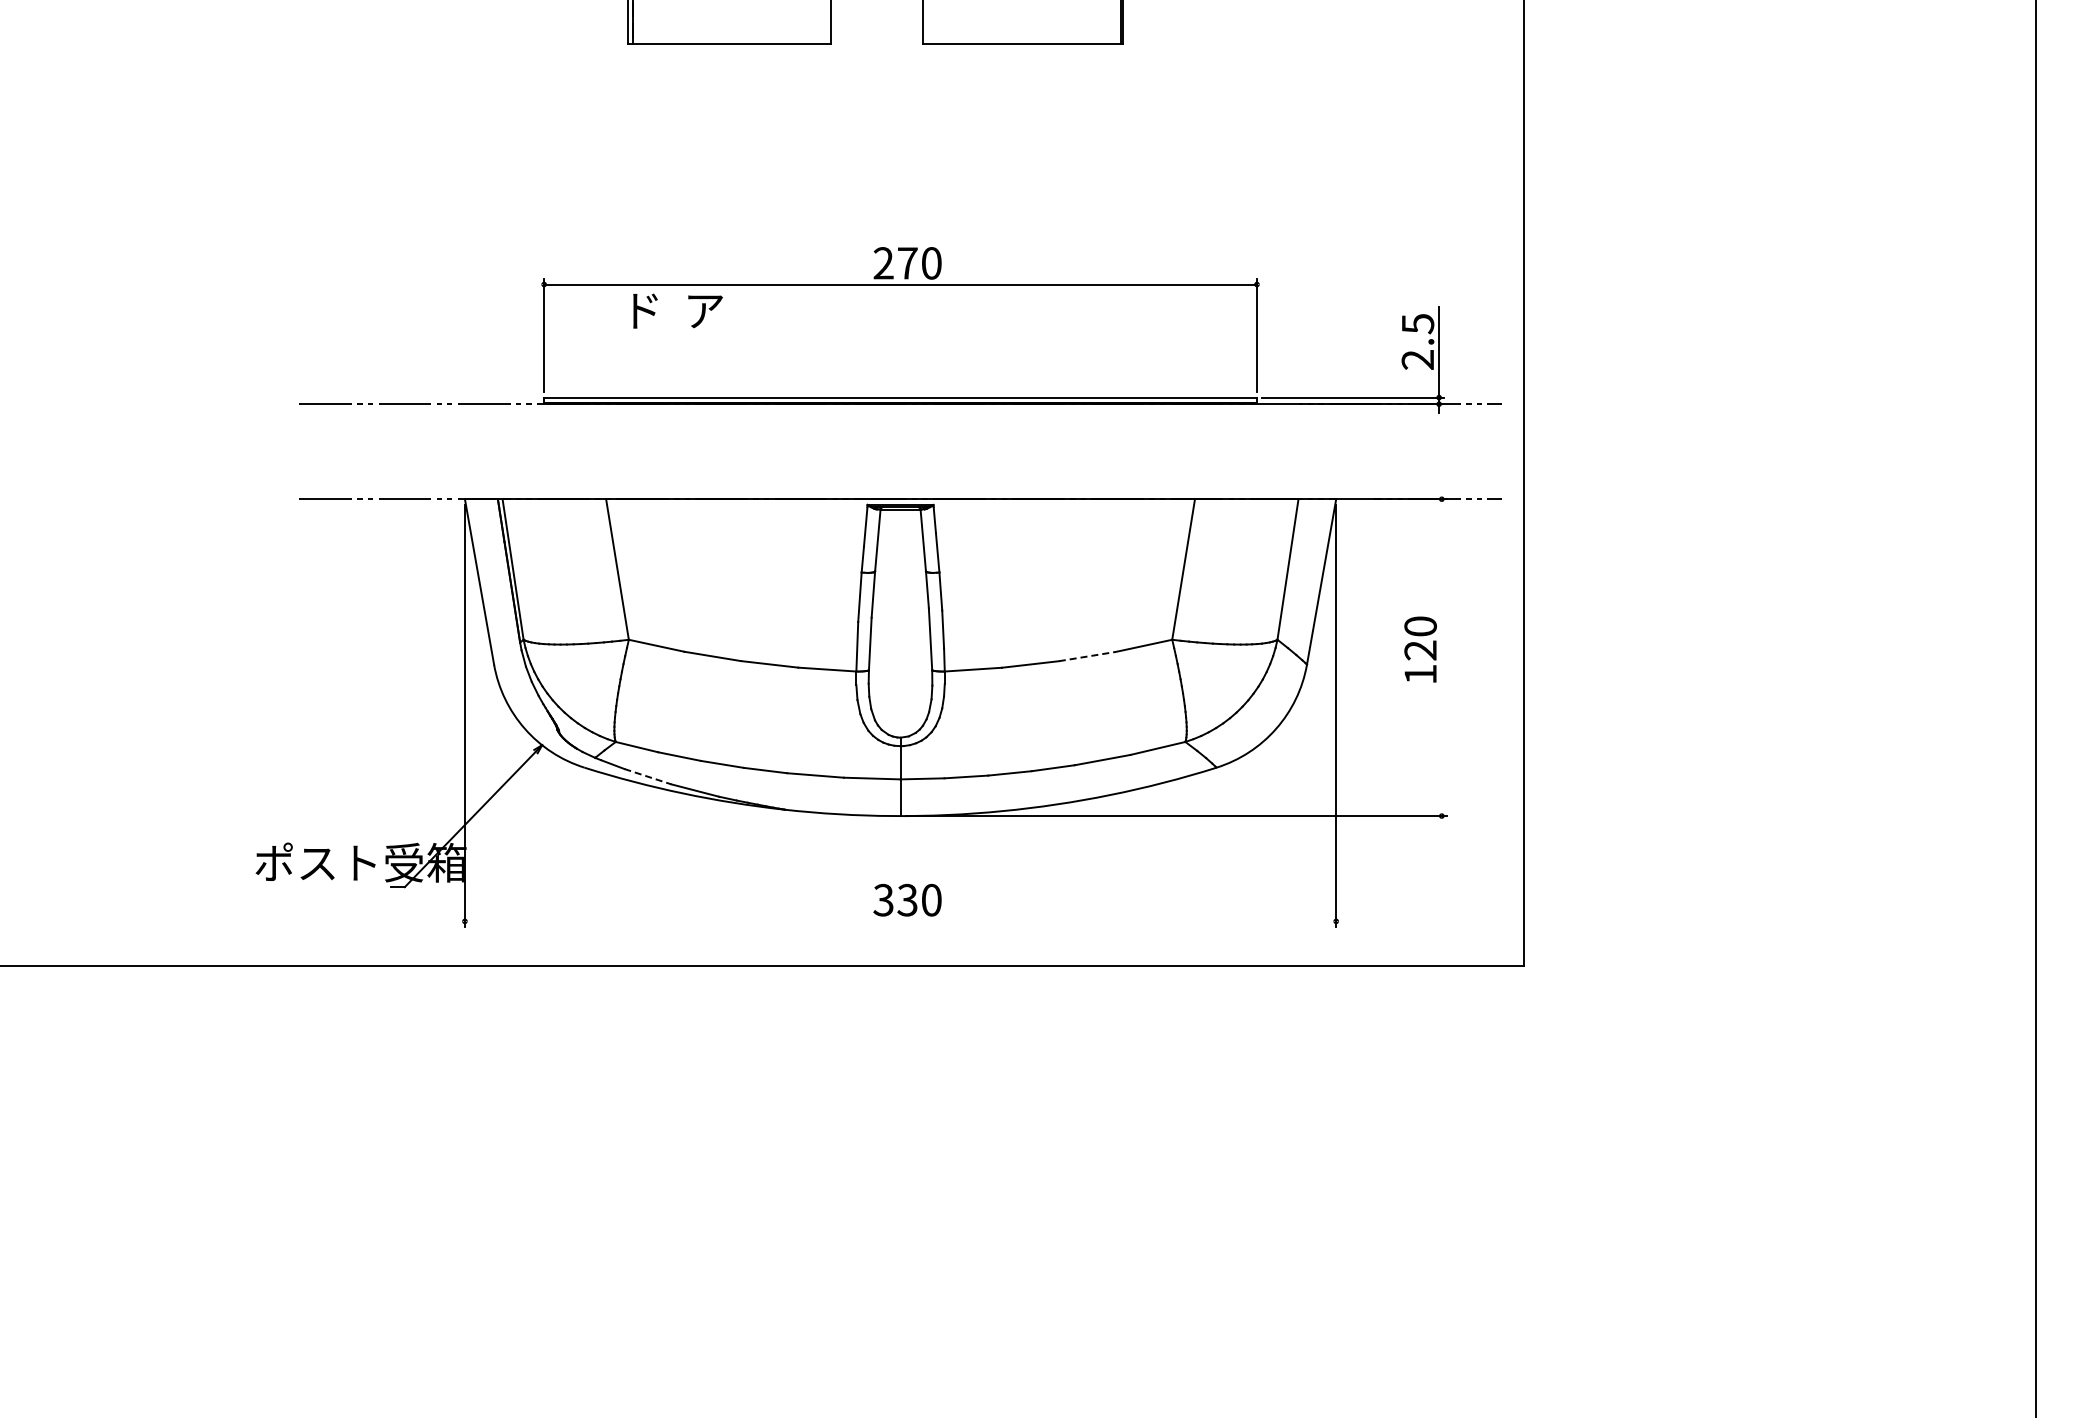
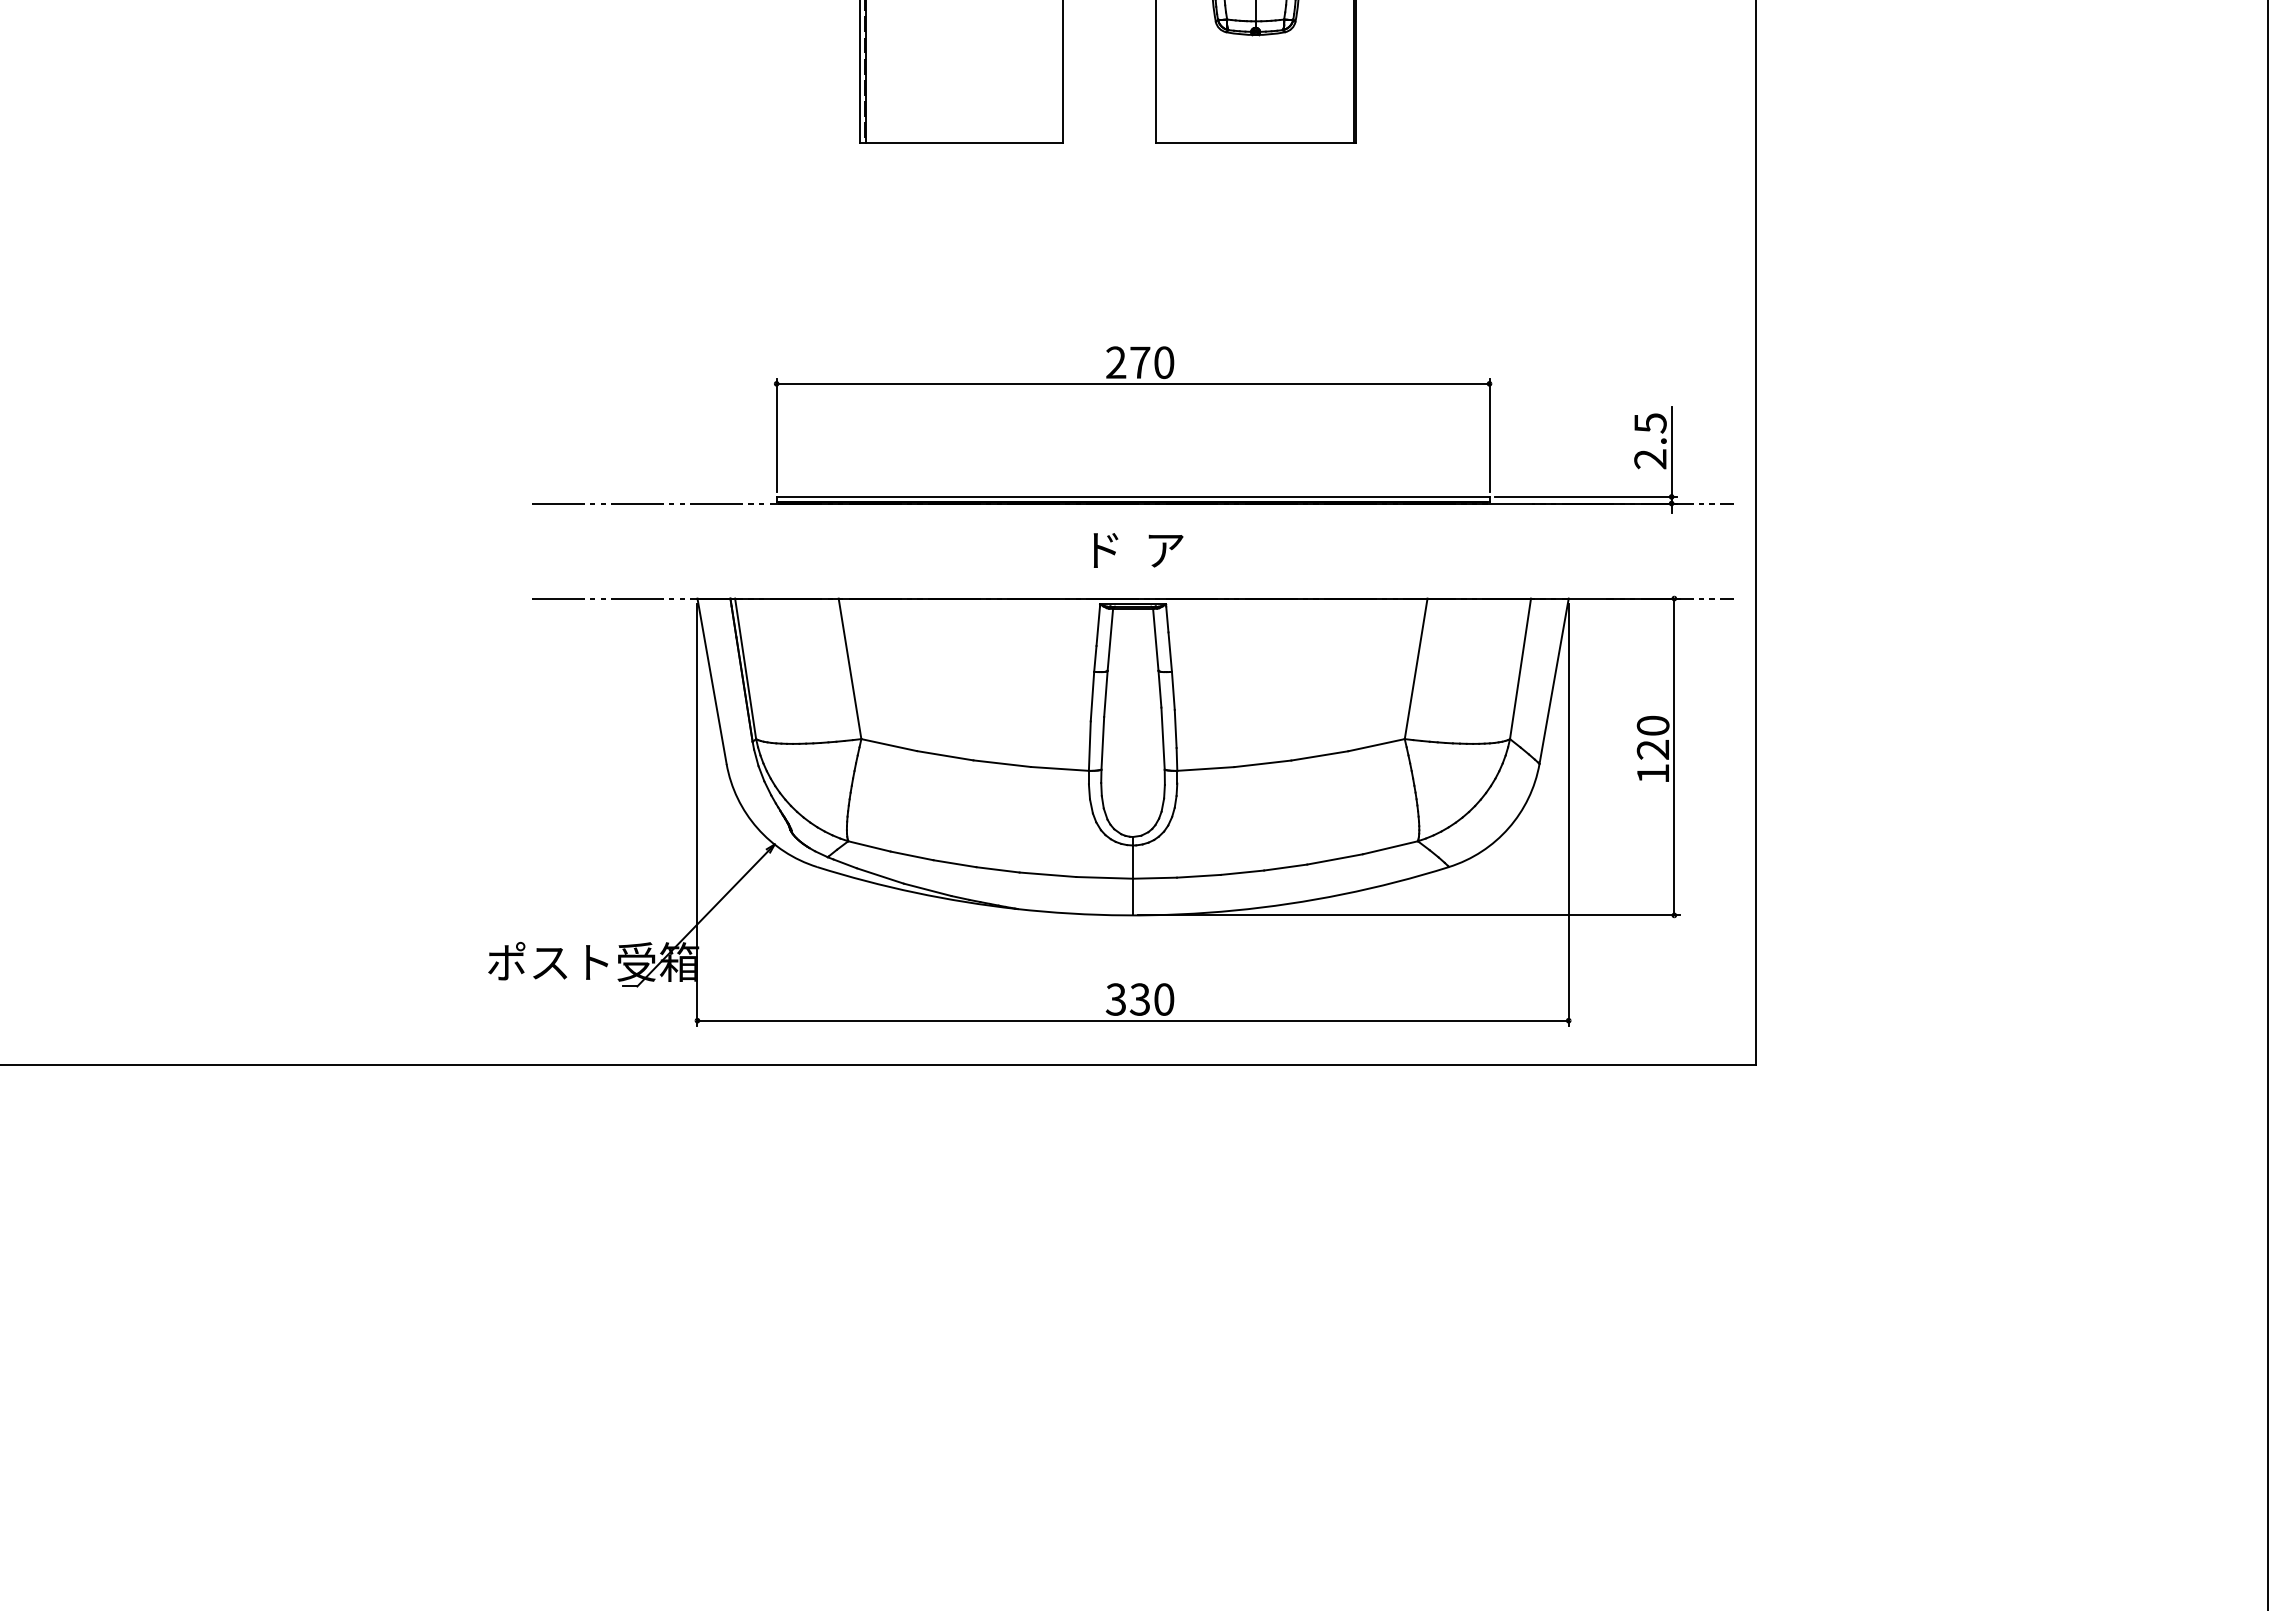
text: (677, 311) -> (1138, 550), moved
line: (1086, 656) -> (1319, 755), dashed -> solid
line: (1441, 657) -> (1674, 756), added
line: (647, 777) -> (880, 876), dashed -> solid
line: (899, 921) -> (1132, 1020), added

